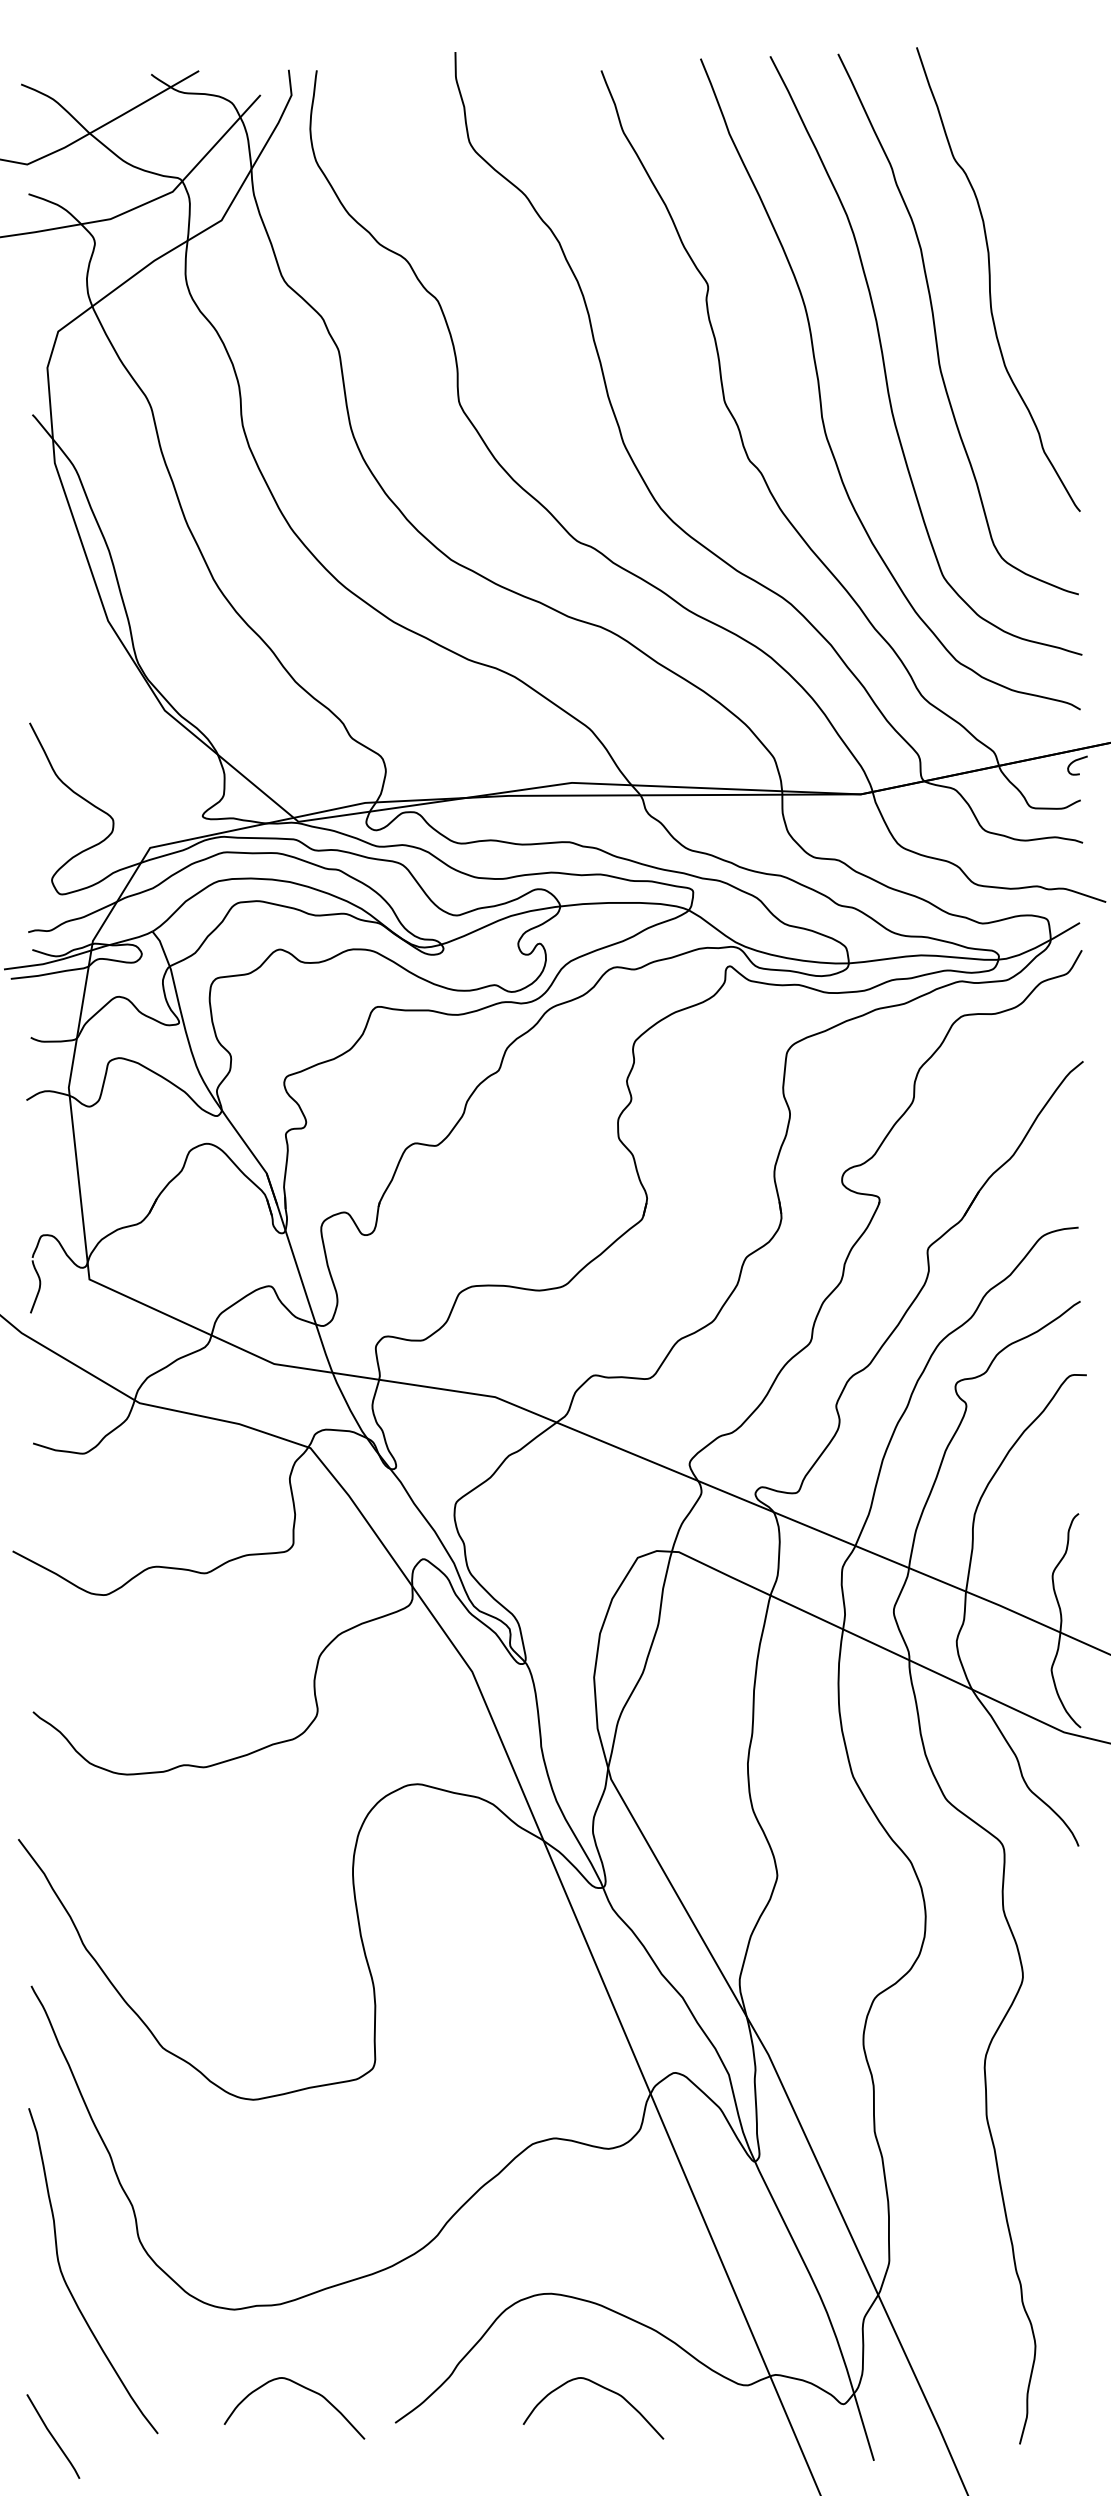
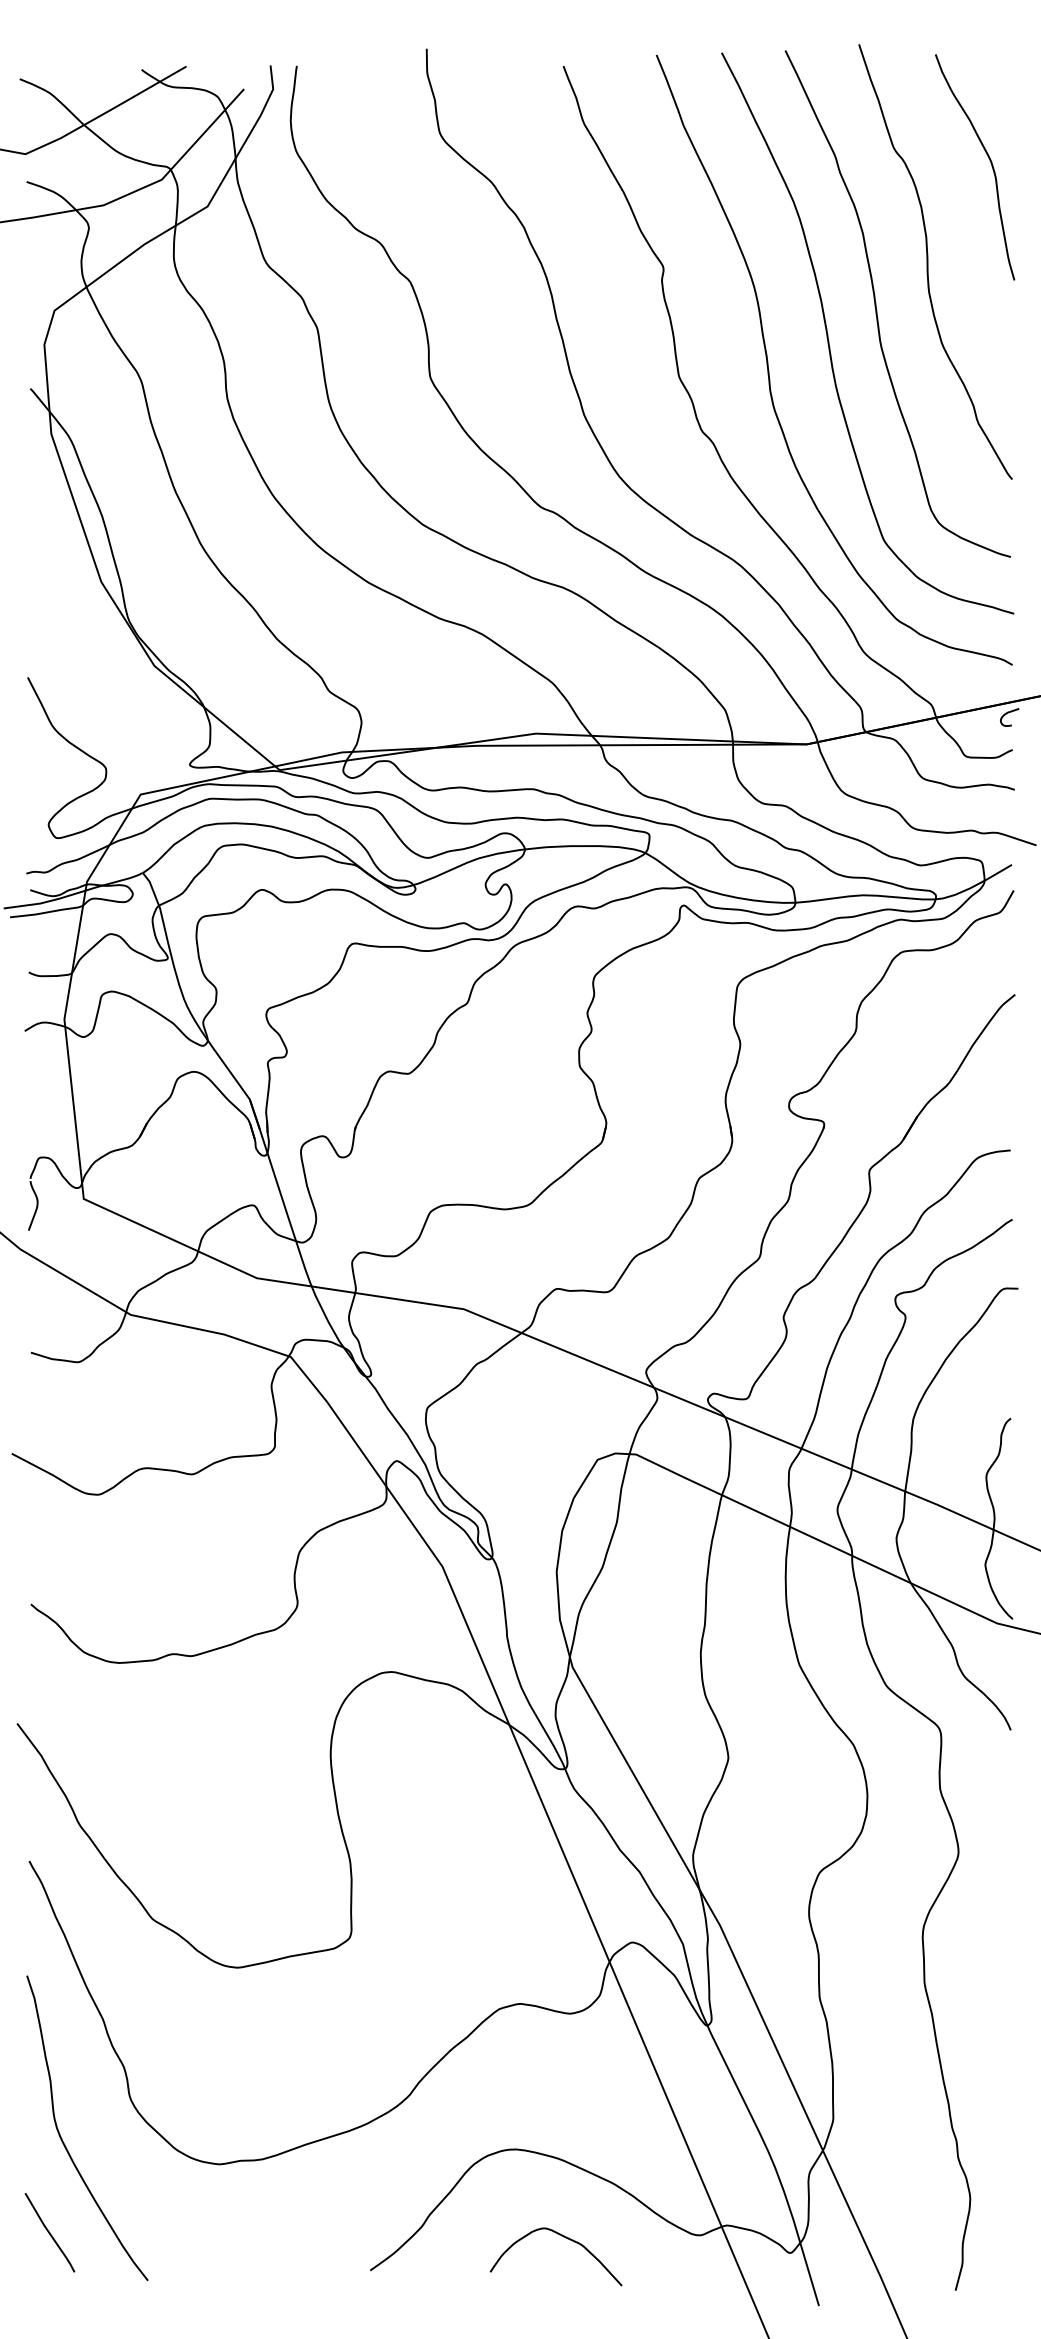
curve: (1055, 170) -> (989, 159), added
curve: (304, 2388) -> (285, 2238), removed
line: (53, 2436) -> (50, 2232), moved

